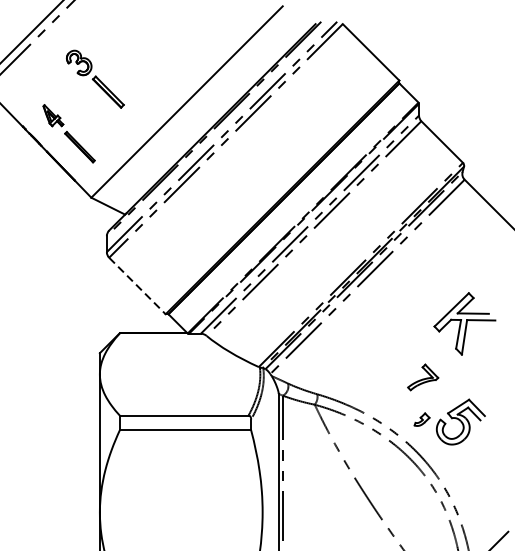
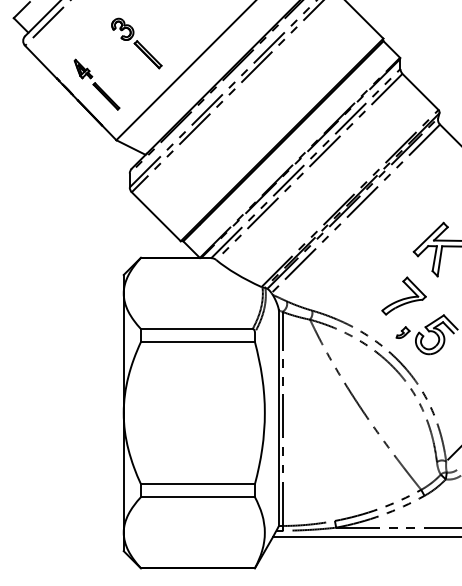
part: (95, 79) -> (136, 43), moved
line: (137, 285) -> (156, 216), dashed -> solid
part: (422, 376) -> (403, 295), size x1.67

